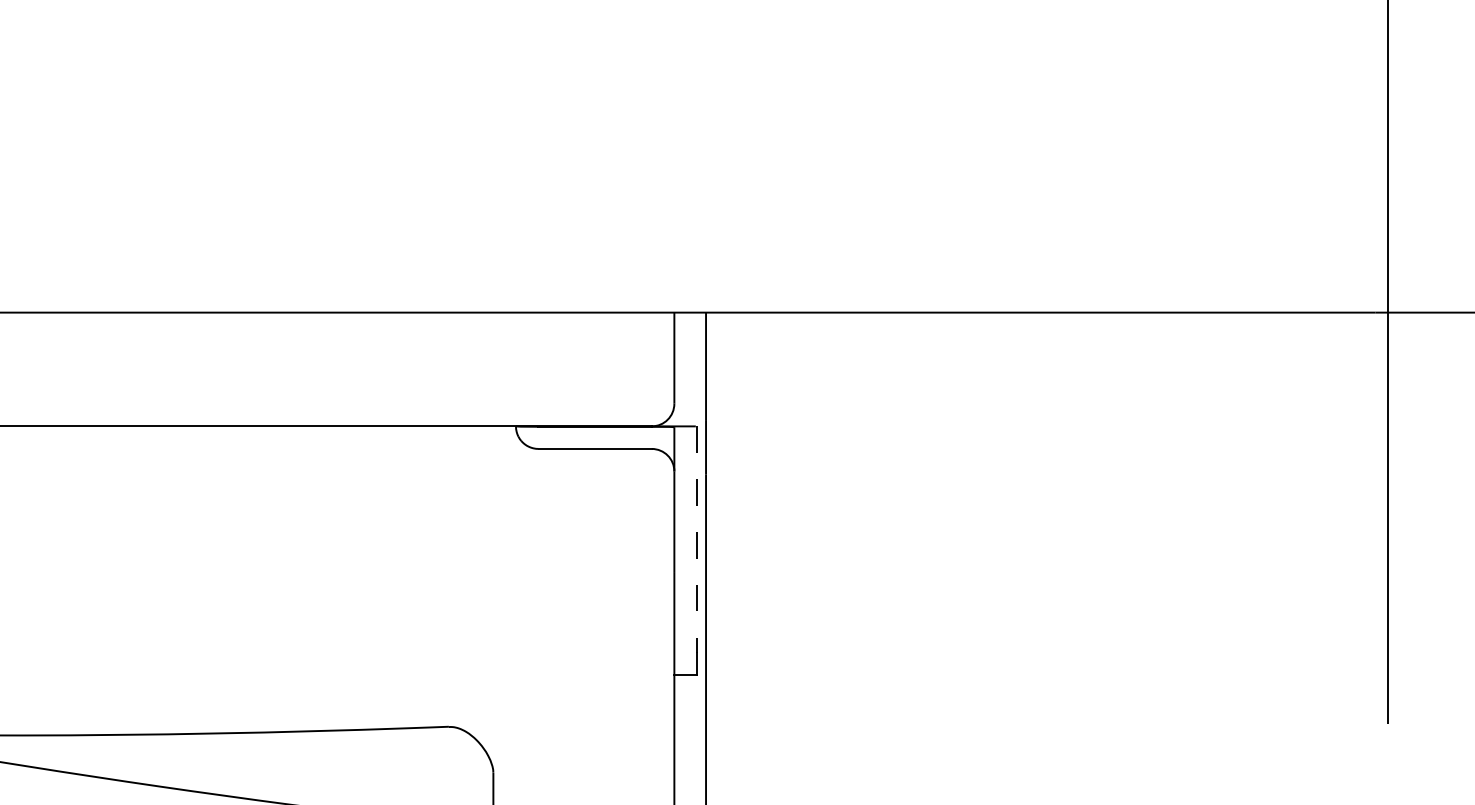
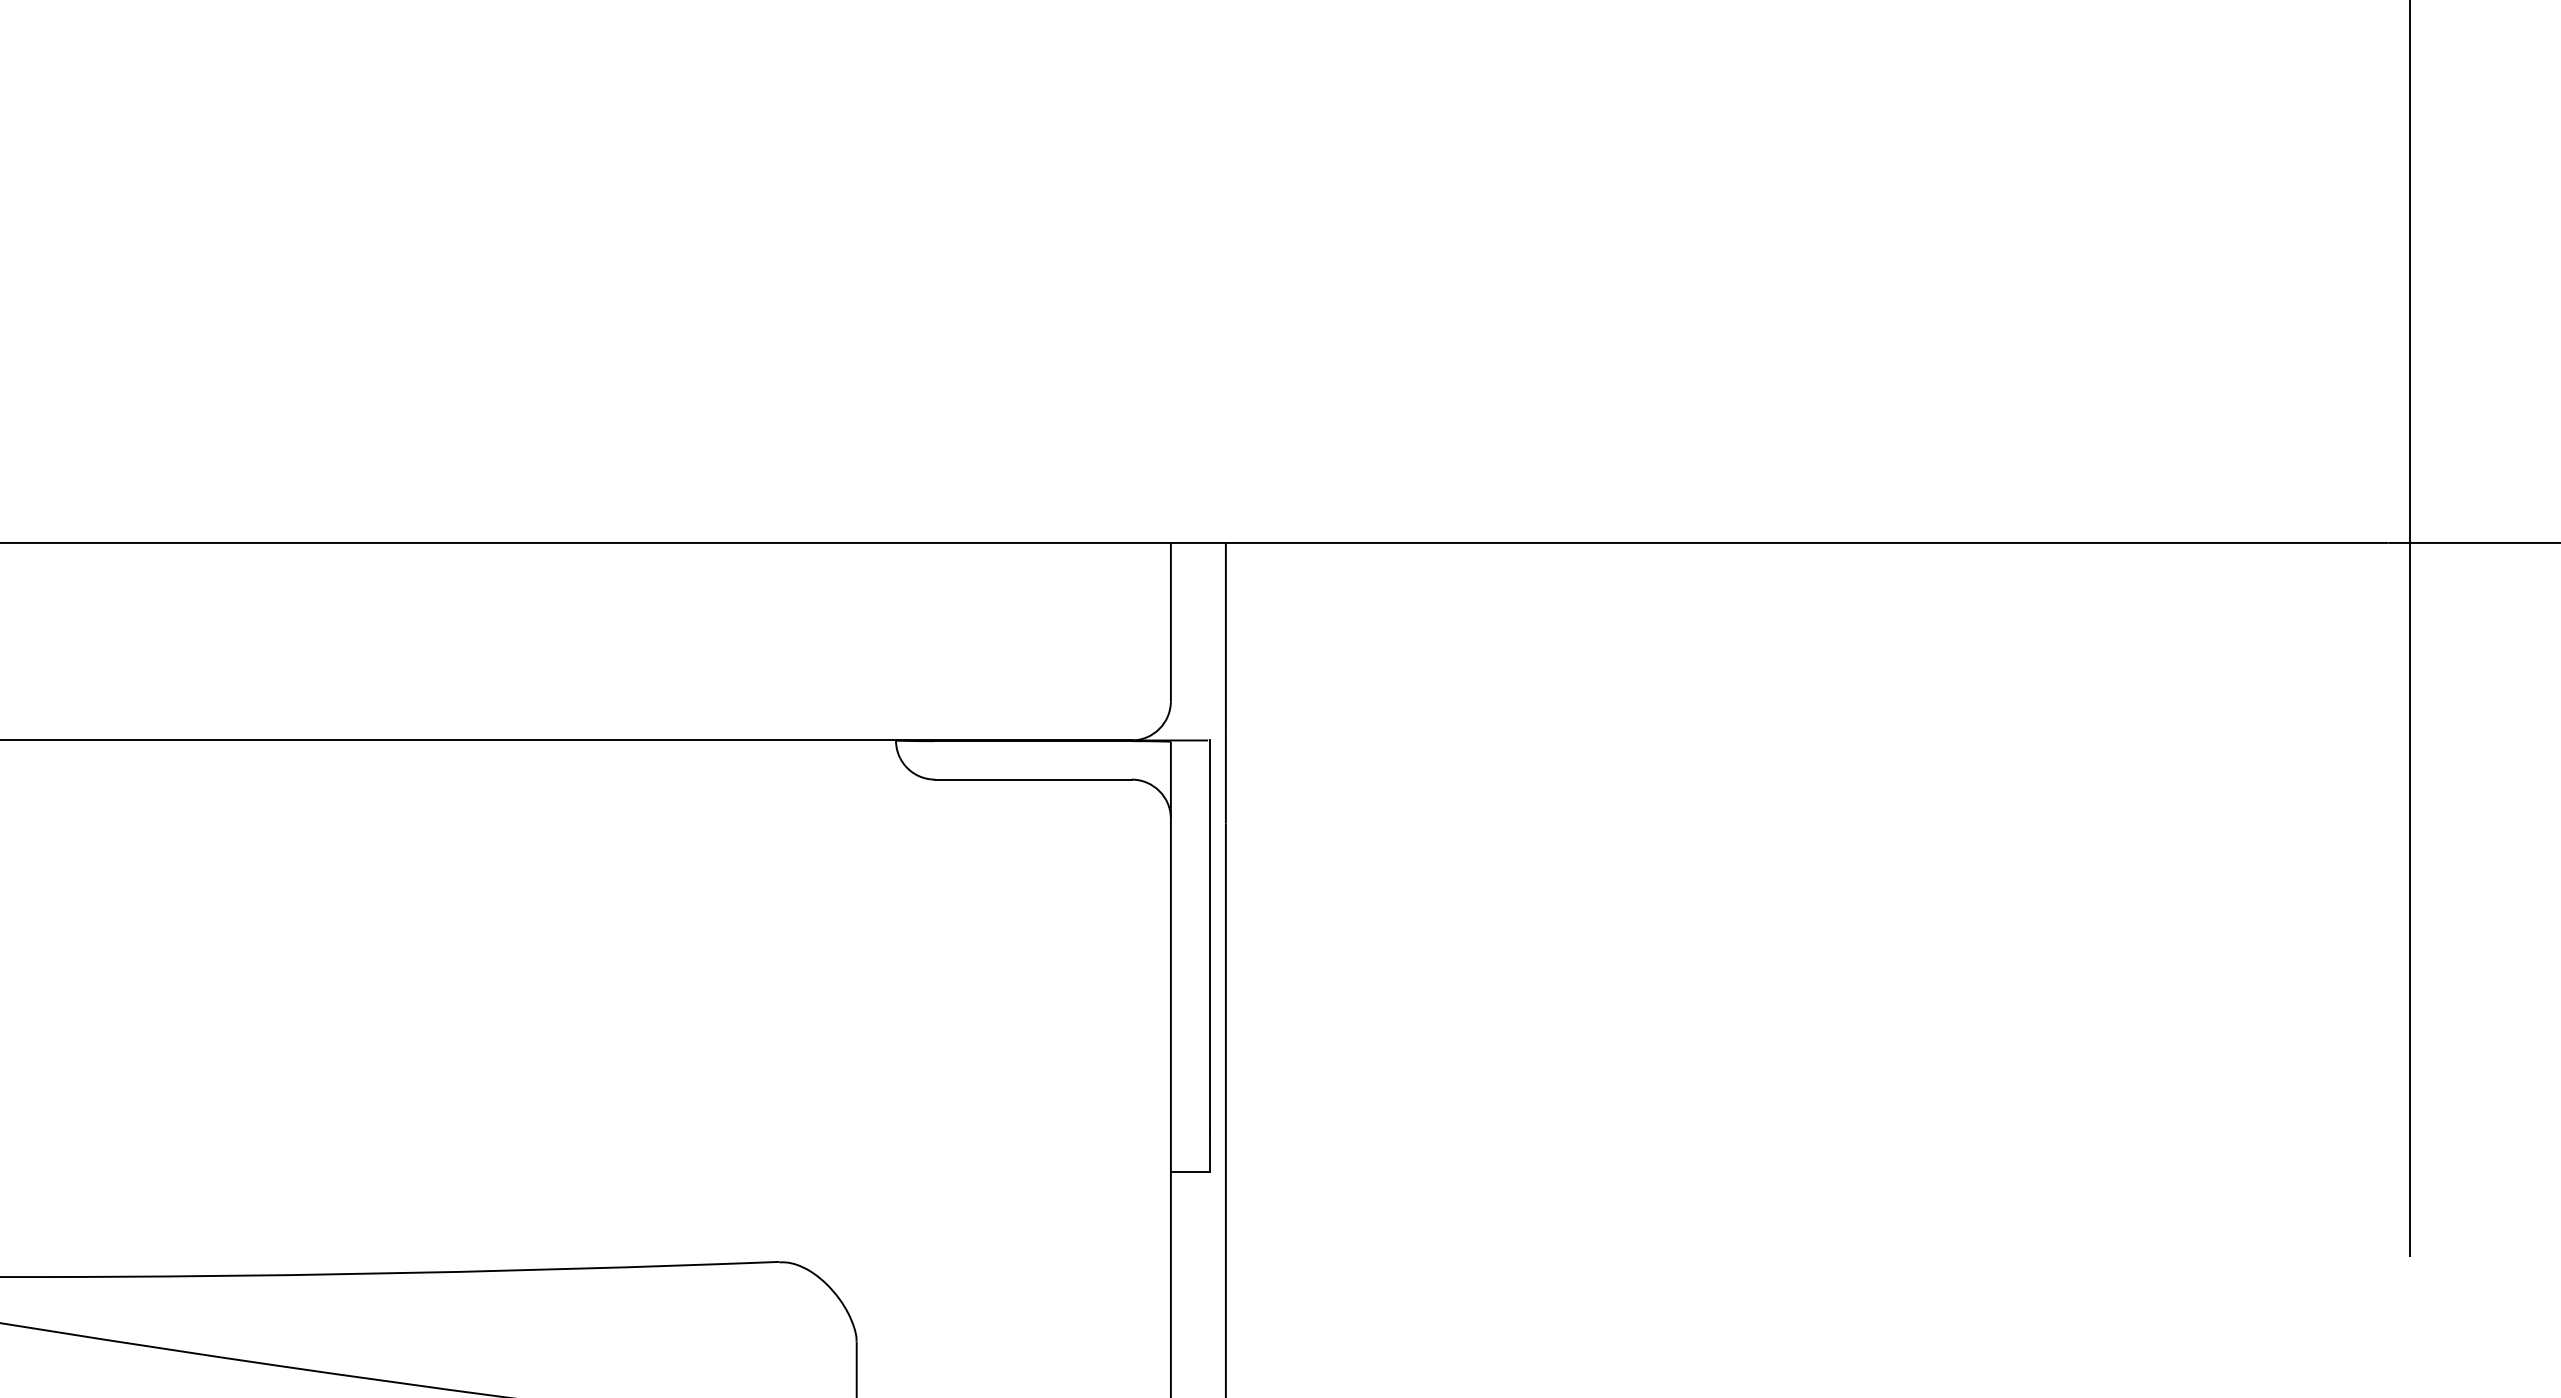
line: (697, 540) -> (1211, 938), dashed -> solid

